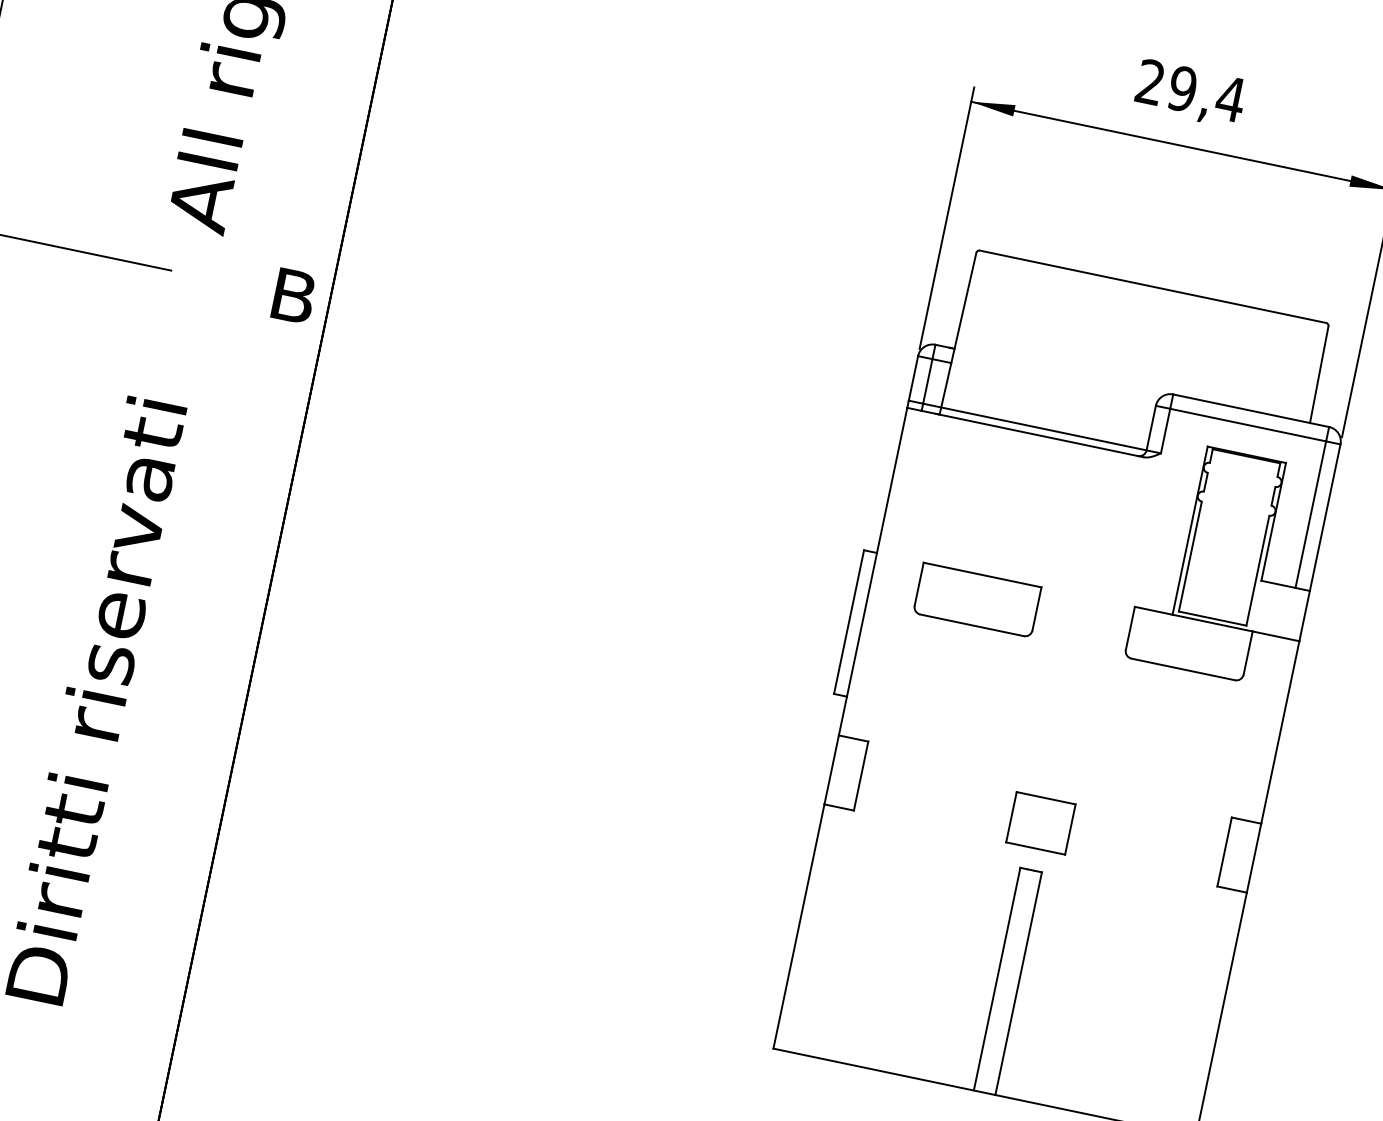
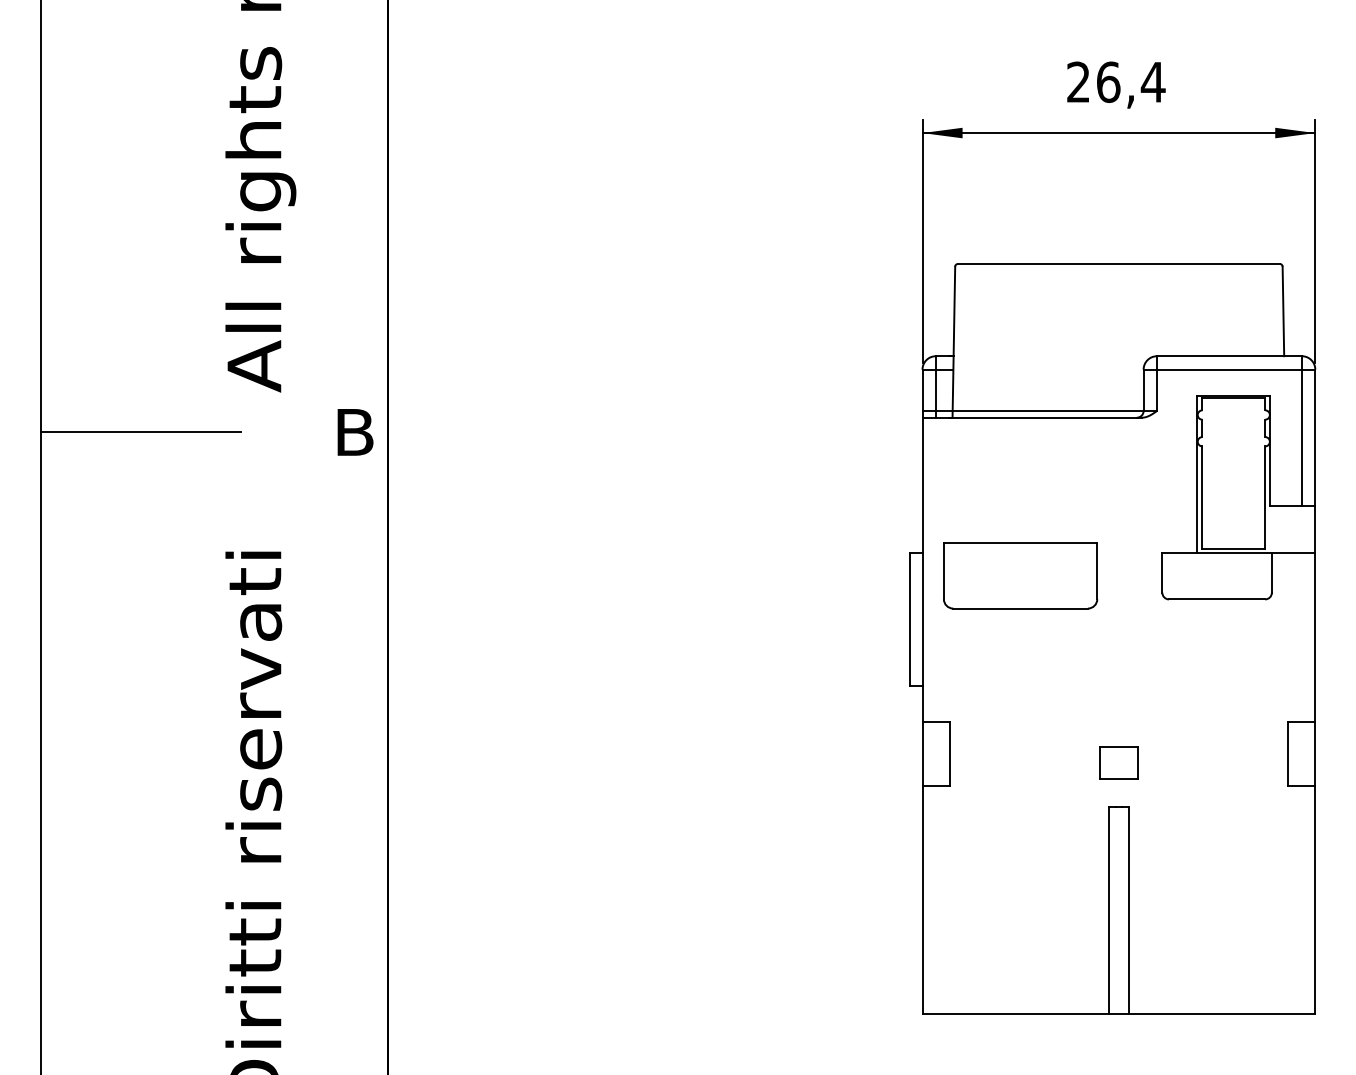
text: (1182, 88) -> (1108, 81), 29,4 -> 26,4
part: (977, 600) -> (1020, 576), size x1.4
part: (1040, 822) -> (1118, 762), size x0.7

